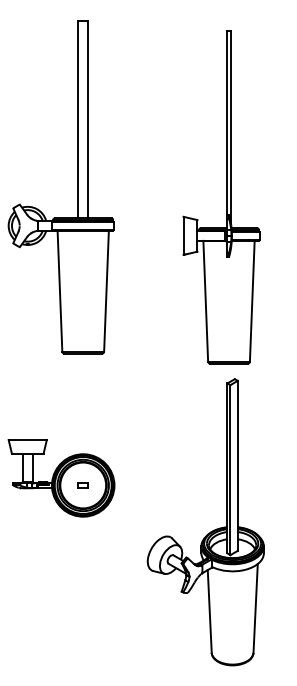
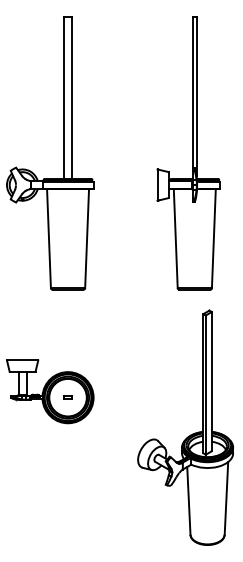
part: (221, 197) -> (188, 153), moved
part: (210, 531) -> (189, 435), moved

